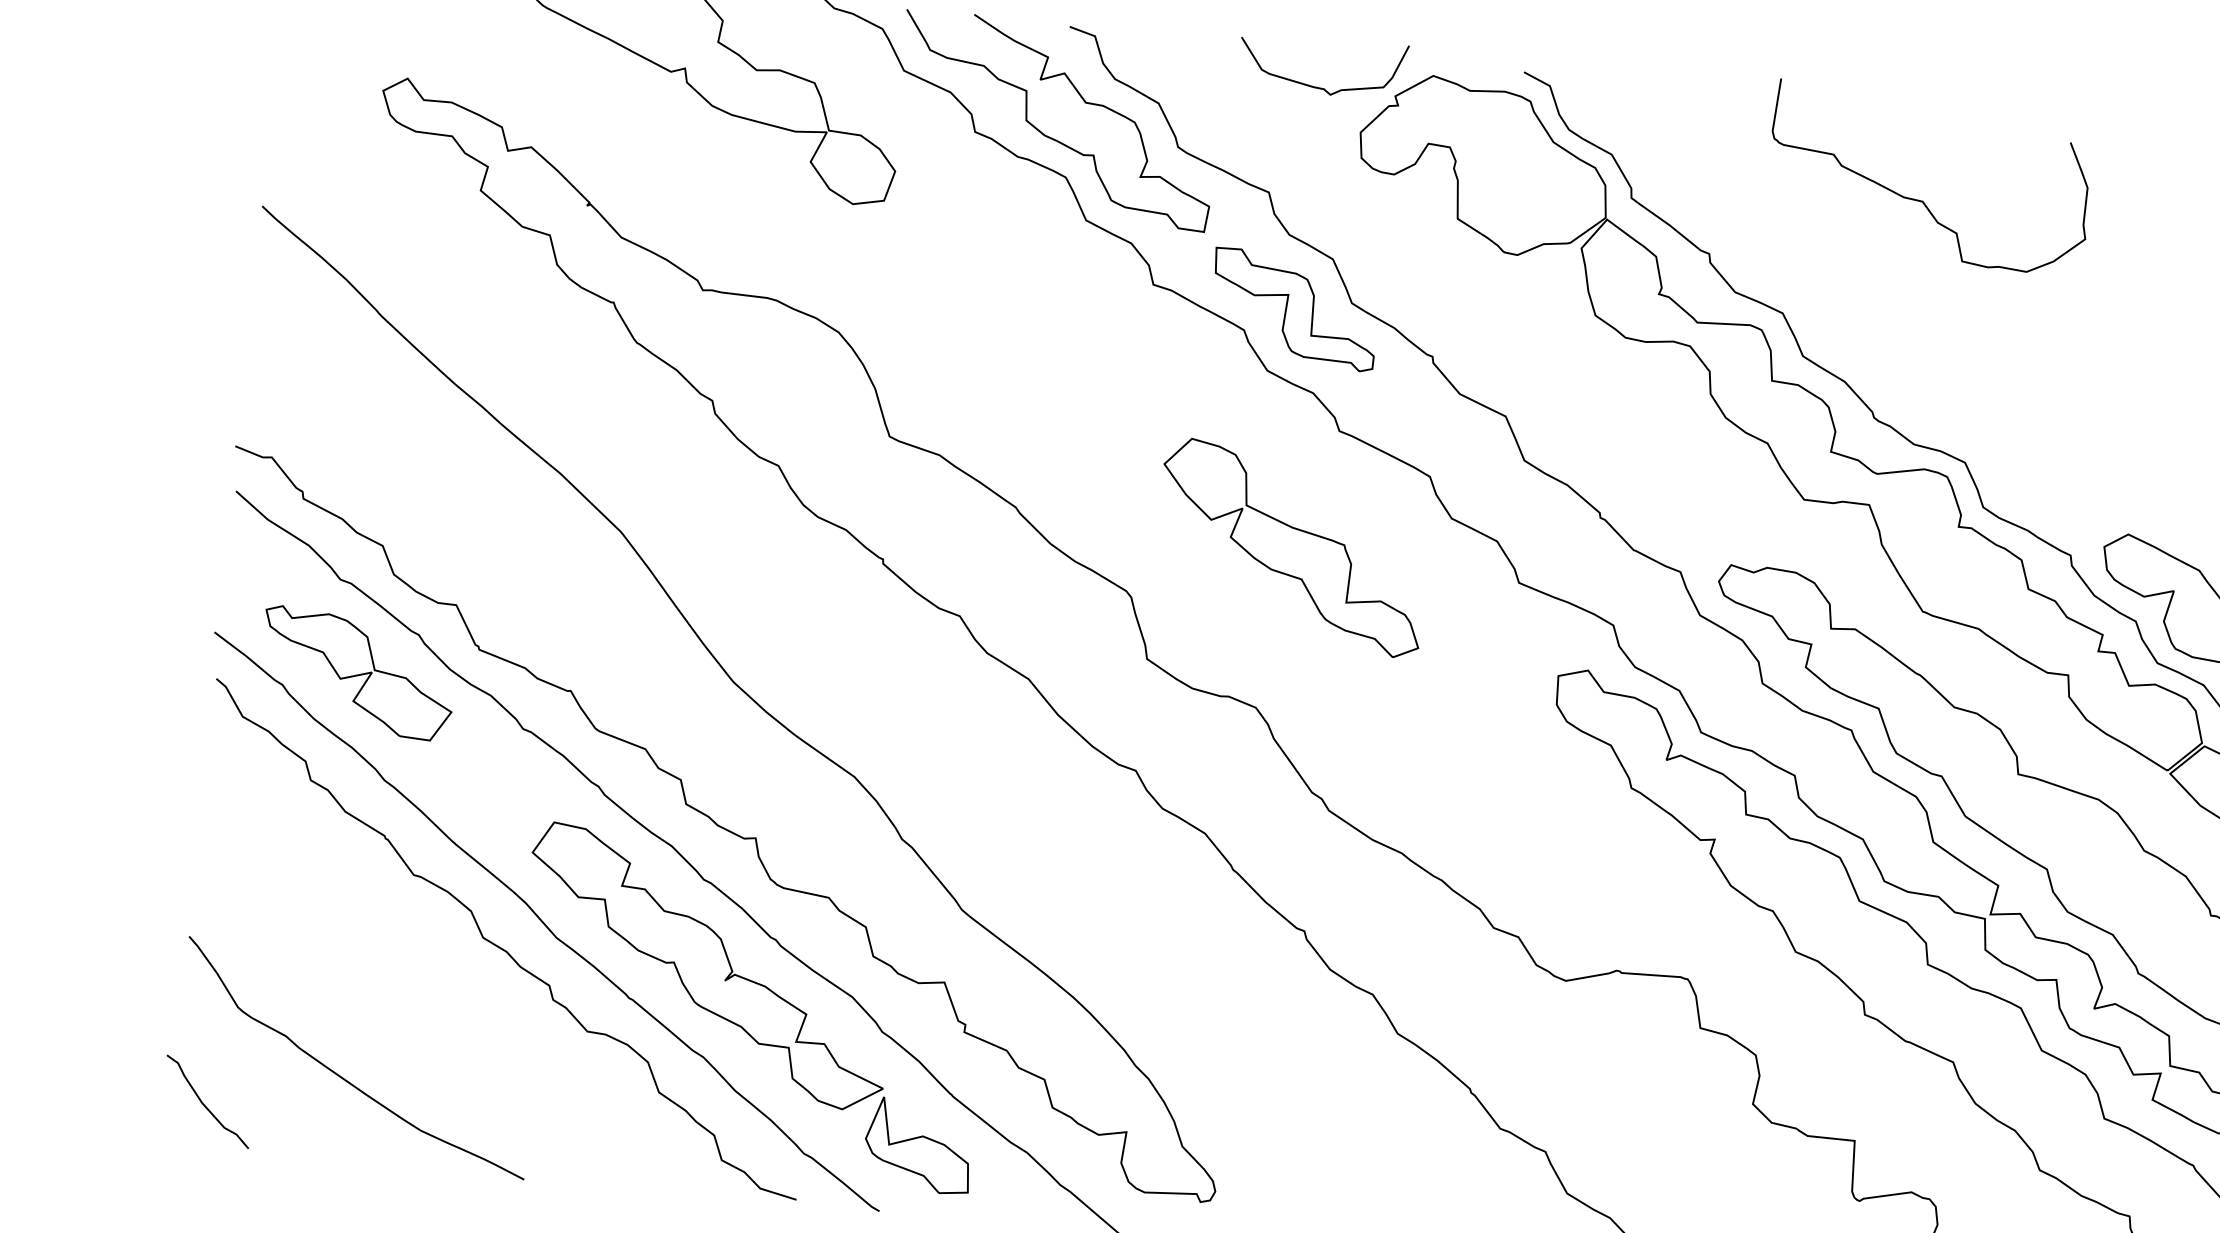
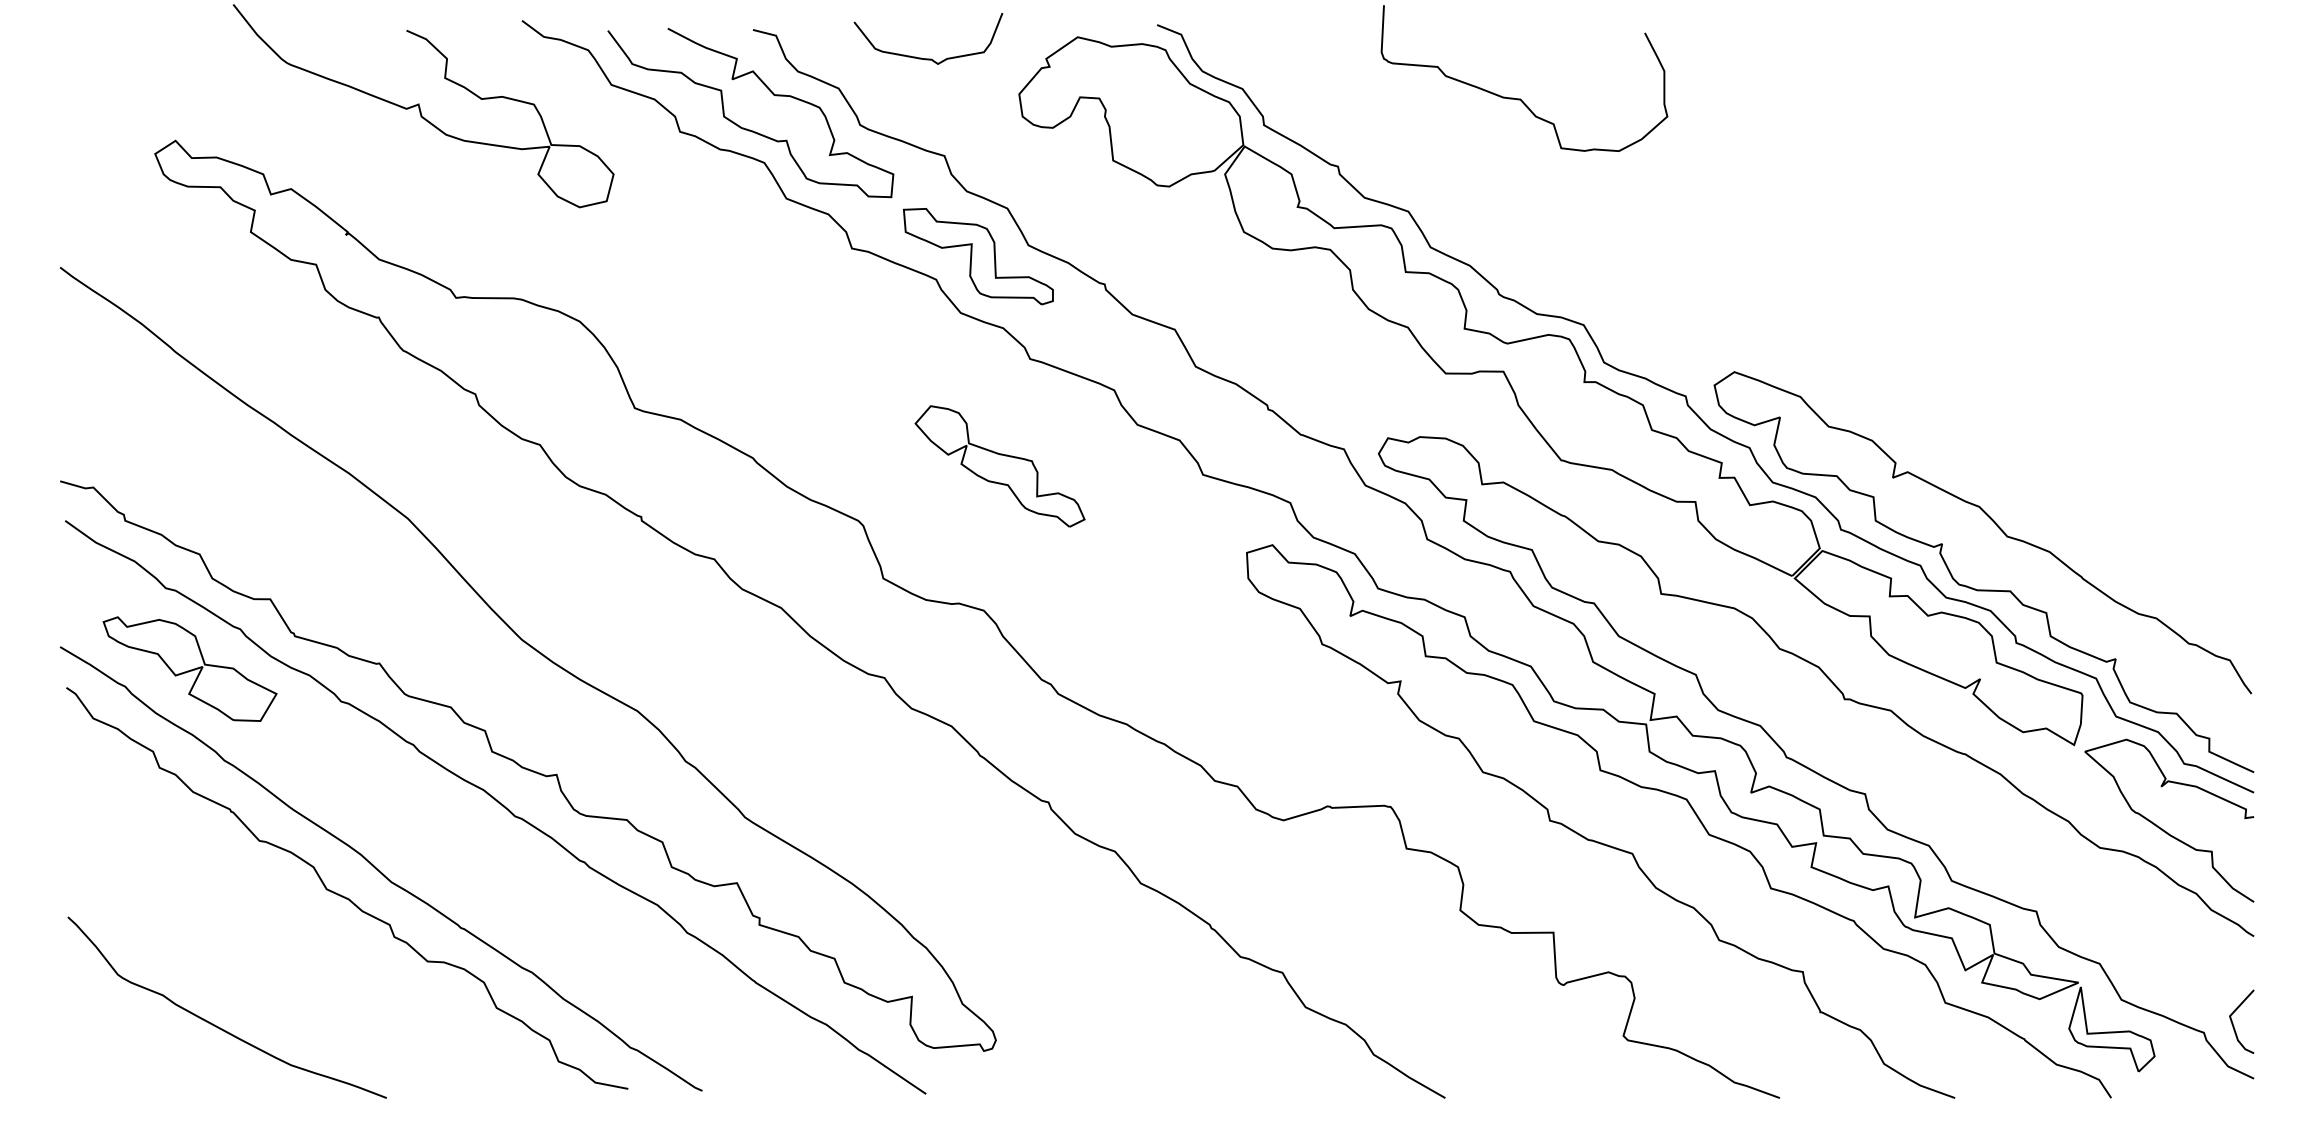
curve: (1320, 87) -> (928, 58), moved
part: (1291, 547) -> (999, 466), size x0.7
part: (751, 1007) -> (569, 924), removed
curve: (204, 1103) -> (97, 1062), removed

